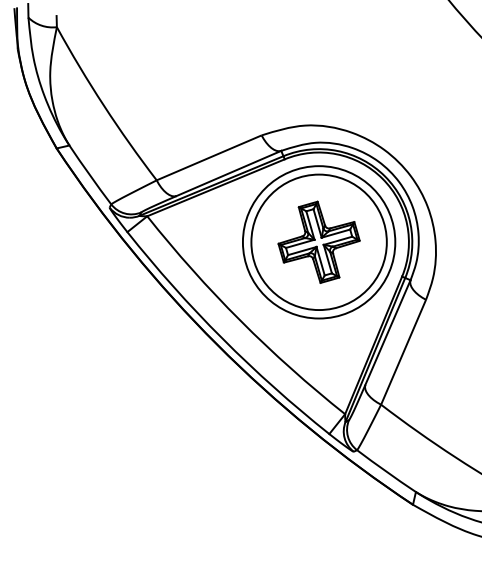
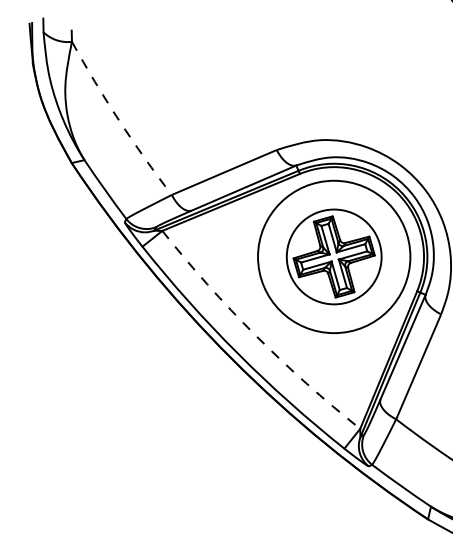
arc: (103, 105) -> (118, 120), solid -> dashed
circle: (318, 242) -> (333, 257), size x0.7
arc: (240, 320) -> (255, 335), solid -> dashed

